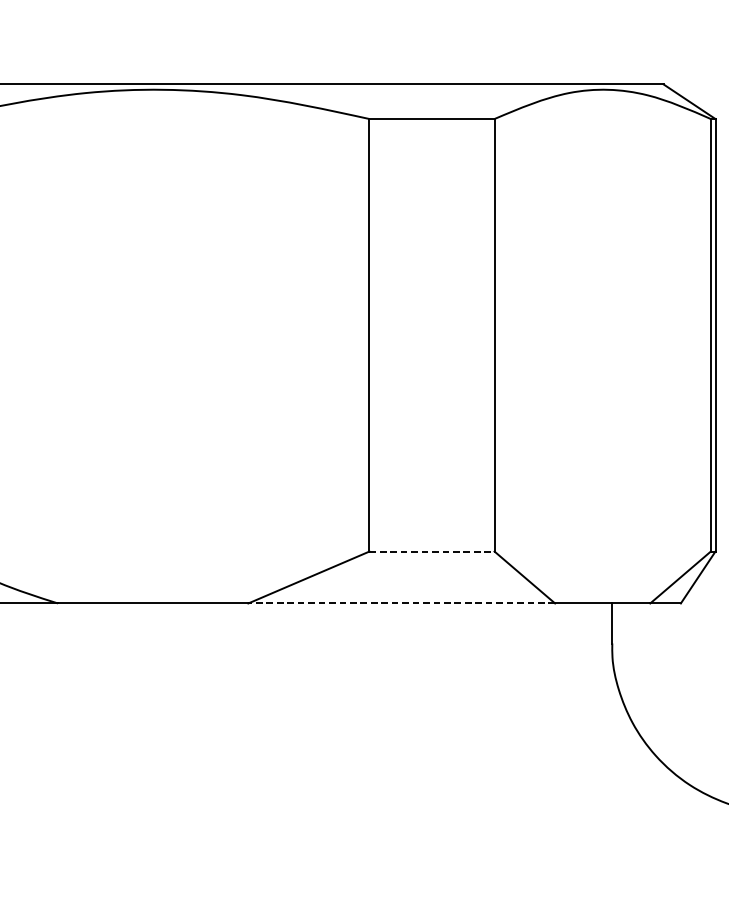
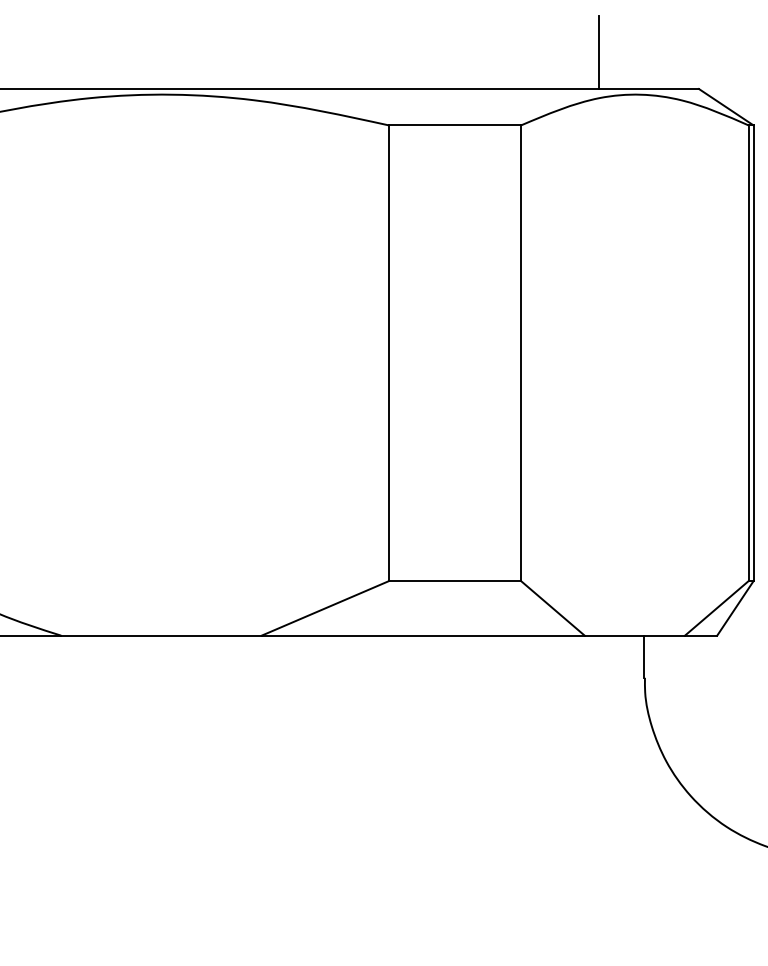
line: (568, 49) -> (598, 52), added
line: (432, 552) -> (455, 581), dashed -> solid
line: (402, 603) -> (423, 635), dashed -> solid

